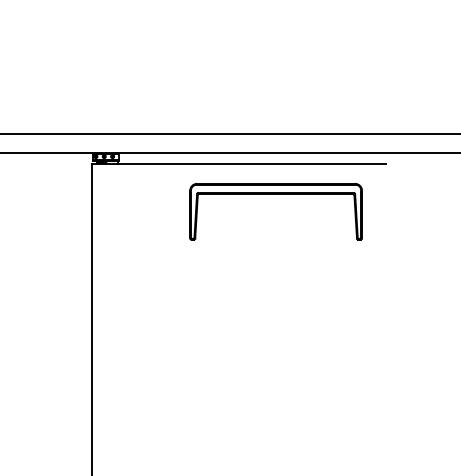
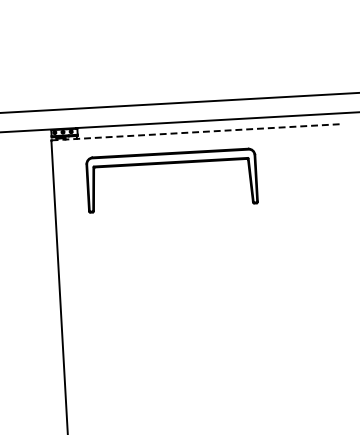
line: (239, 164) -> (196, 132), solid -> dashed
part: (275, 194) -> (170, 163), moved

